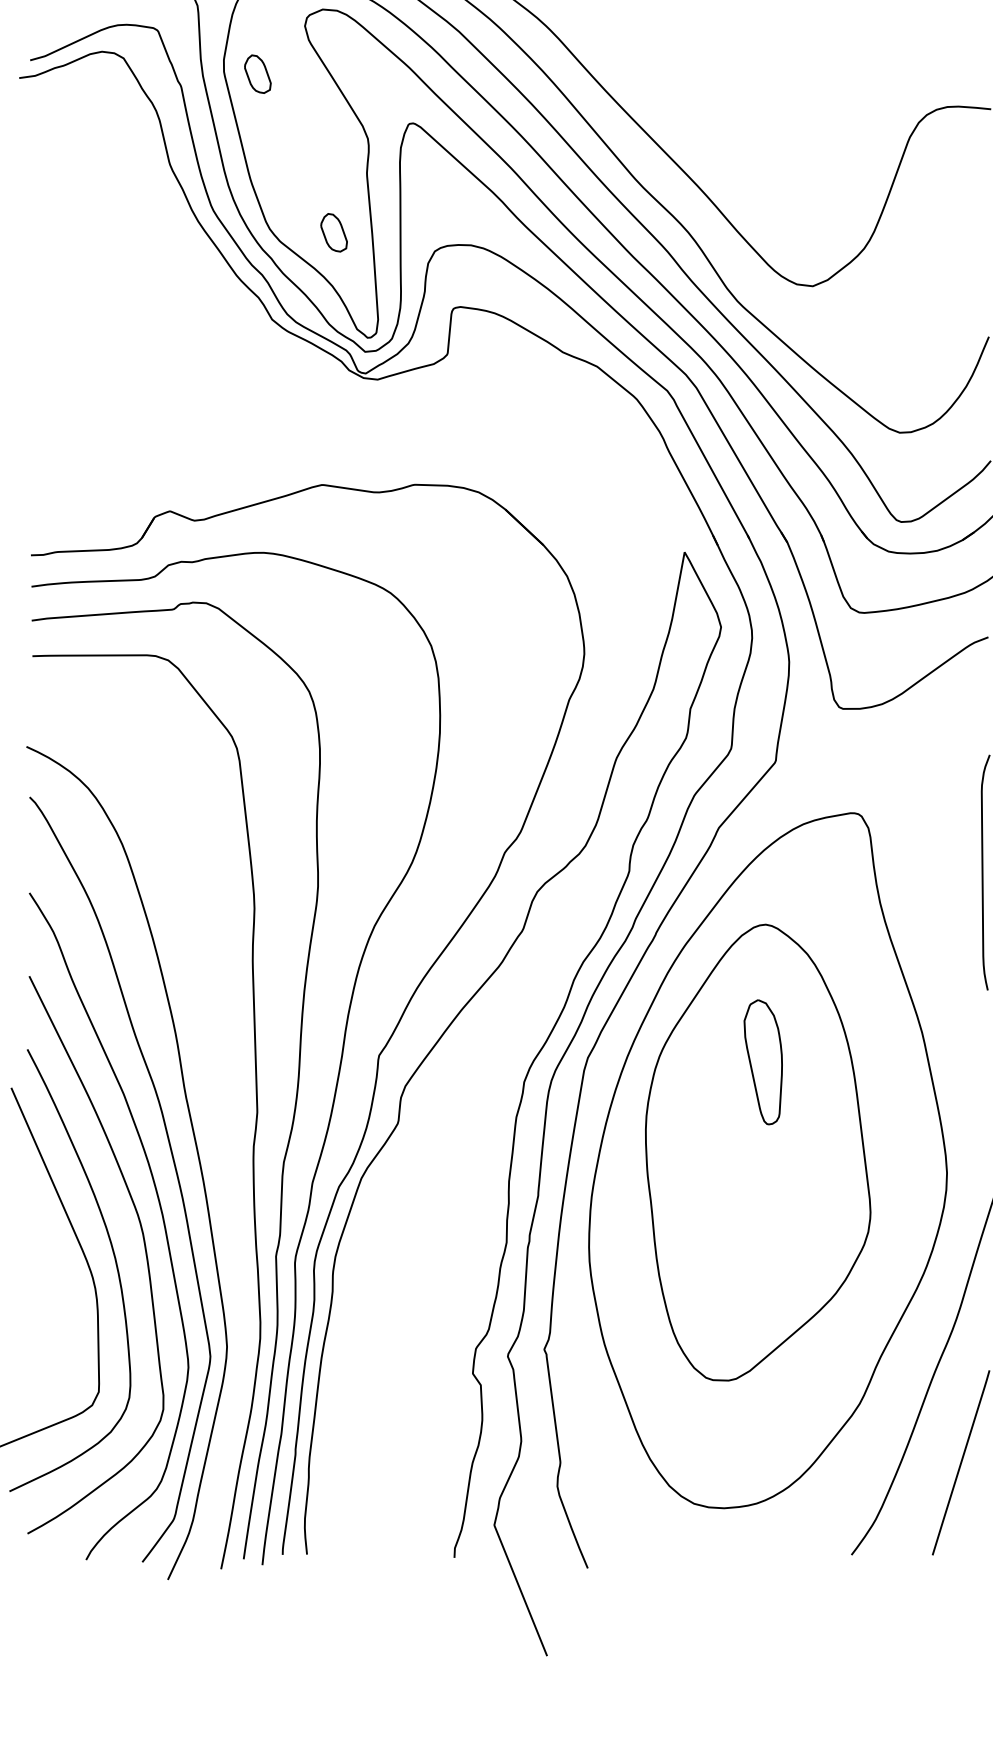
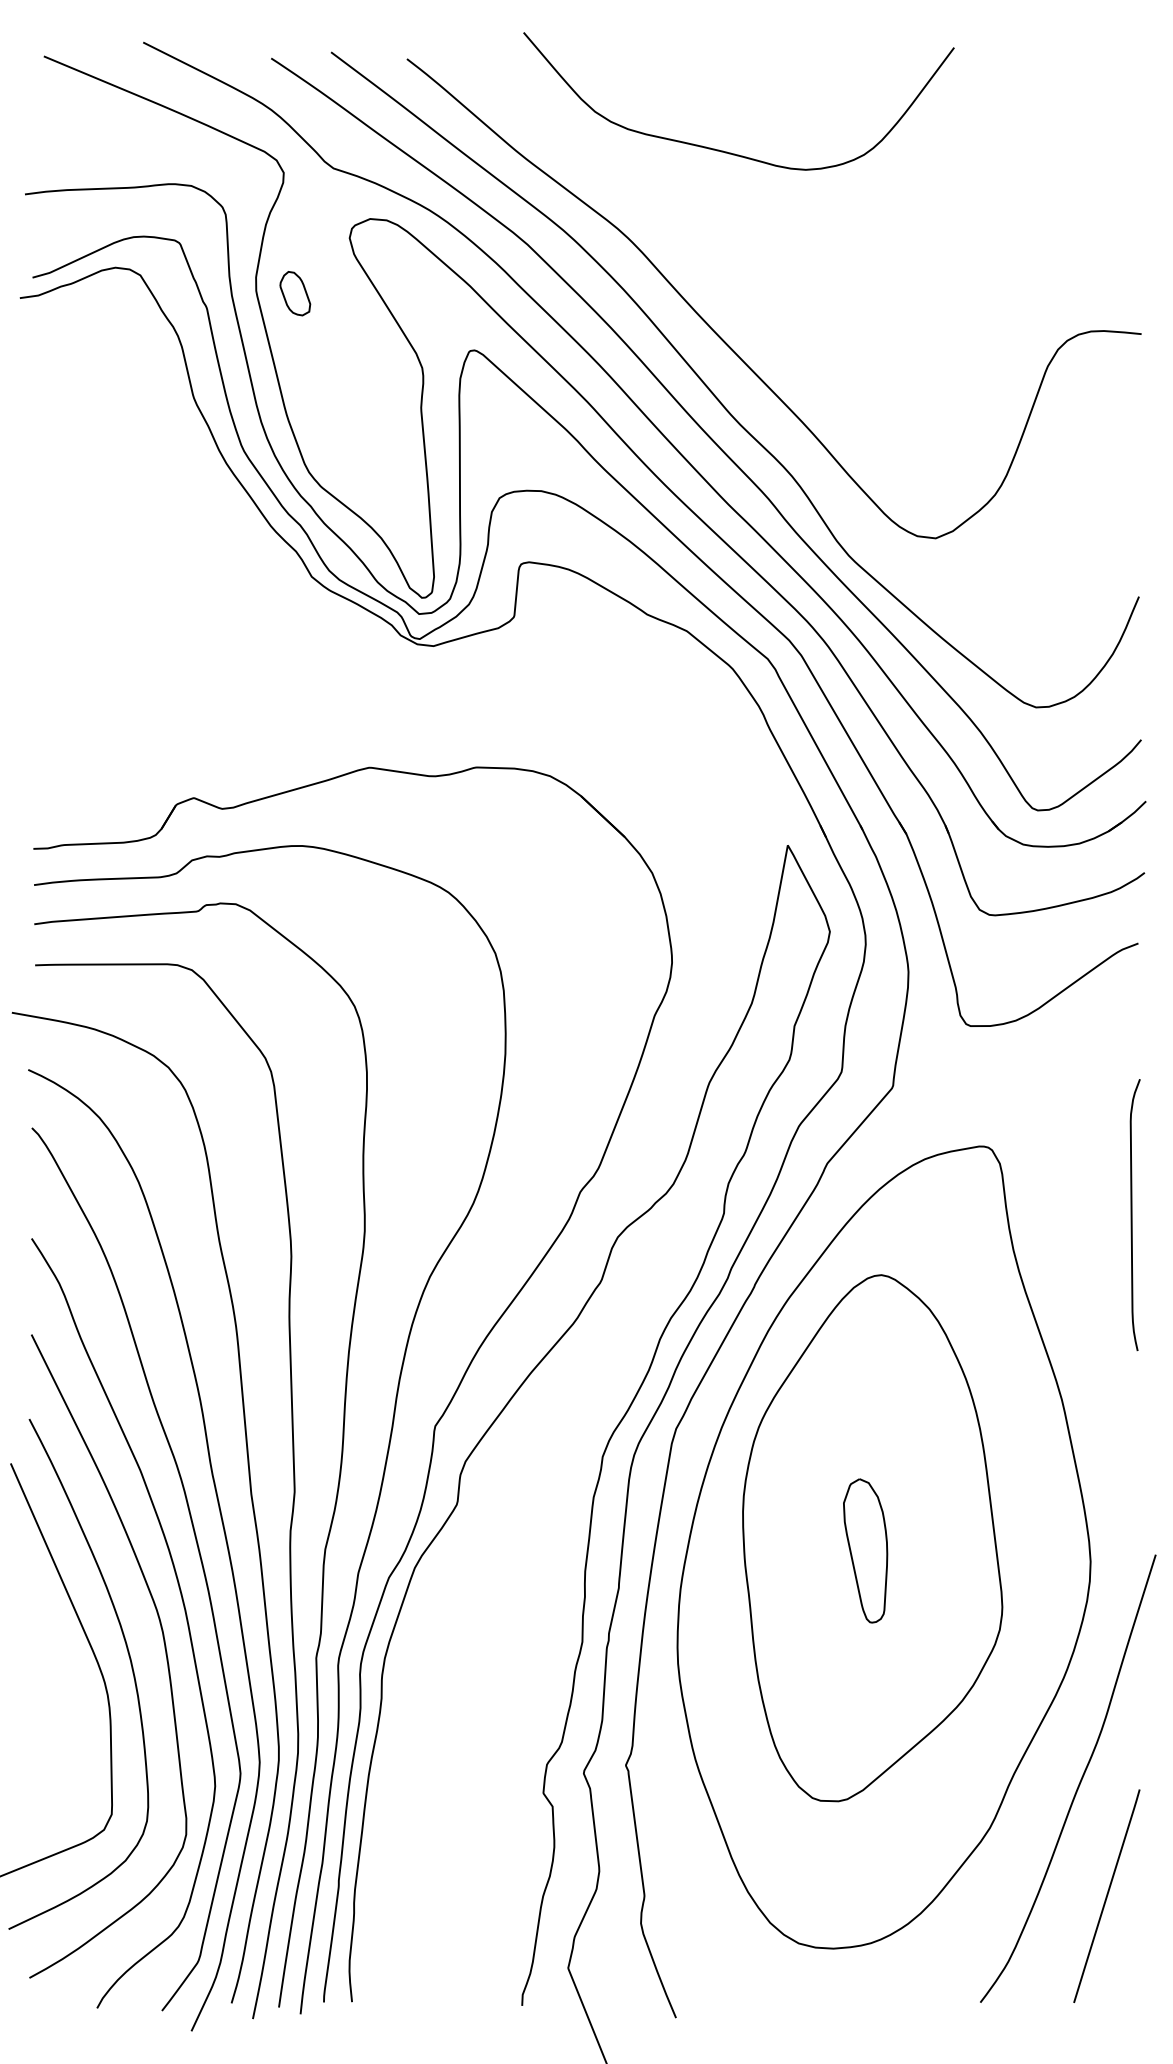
part: (334, 232) -> (383, 476), removed
part: (763, 1061) -> (865, 1550), moved
curve: (219, 1117) -> (250, 1497), added

